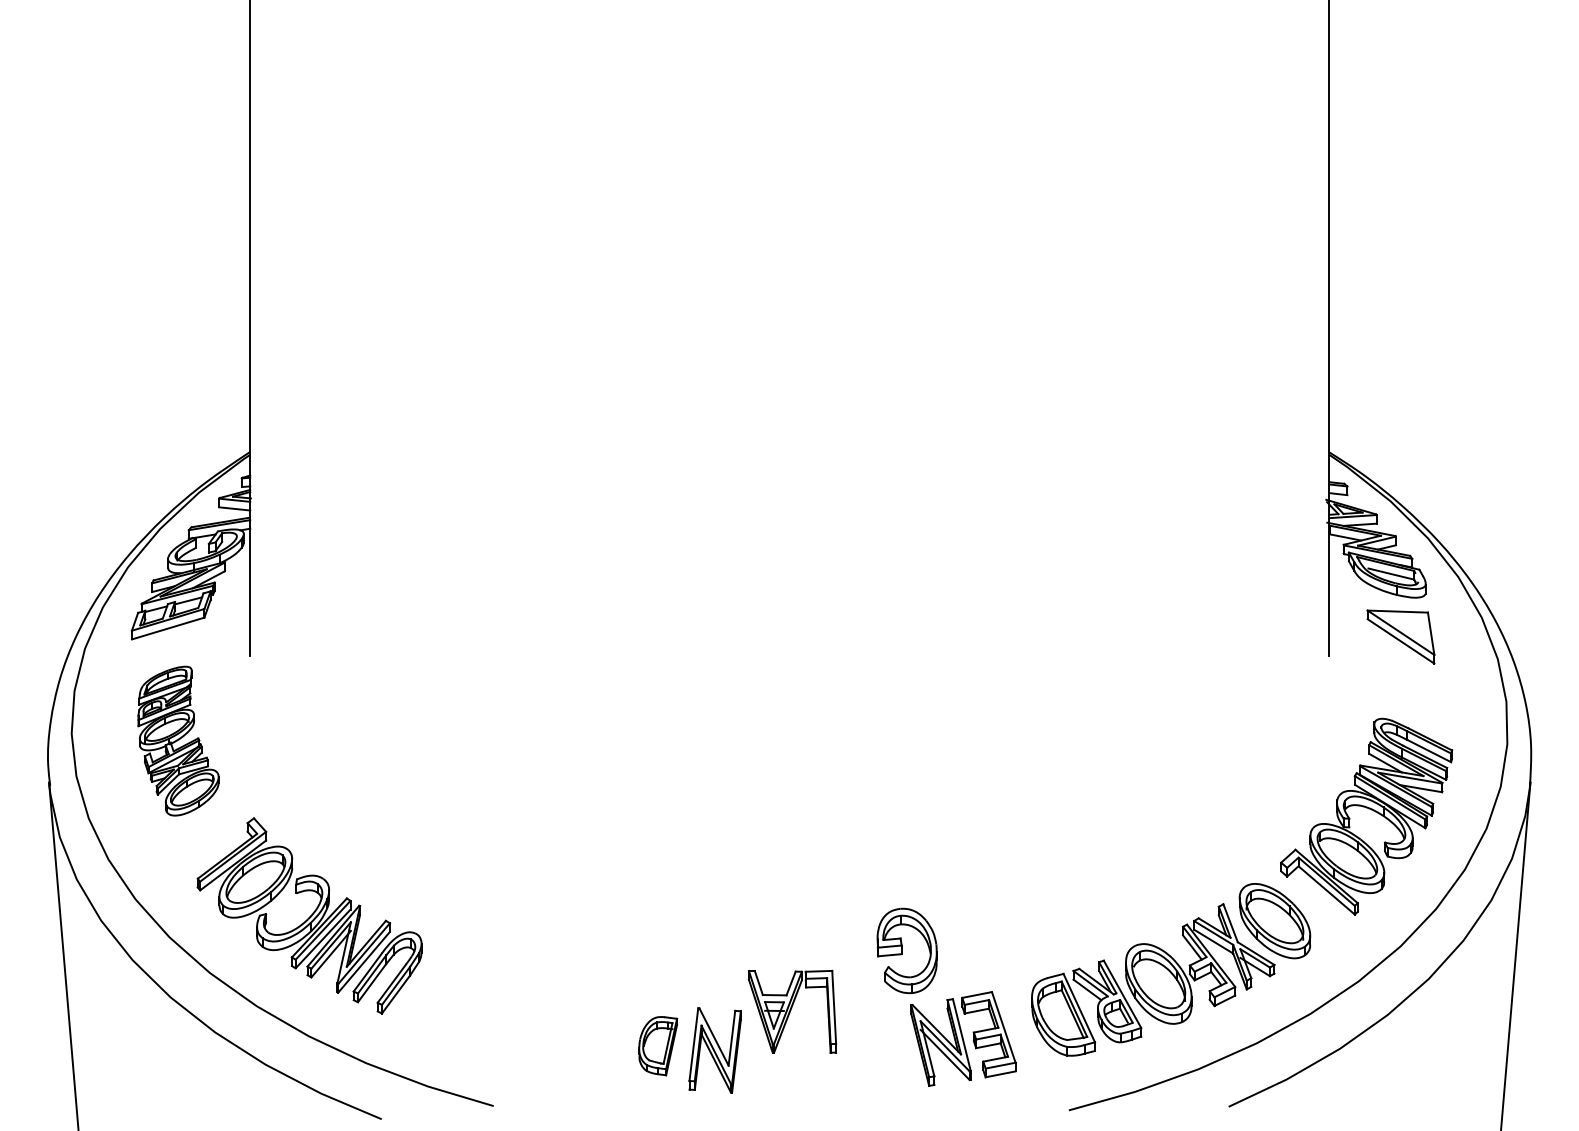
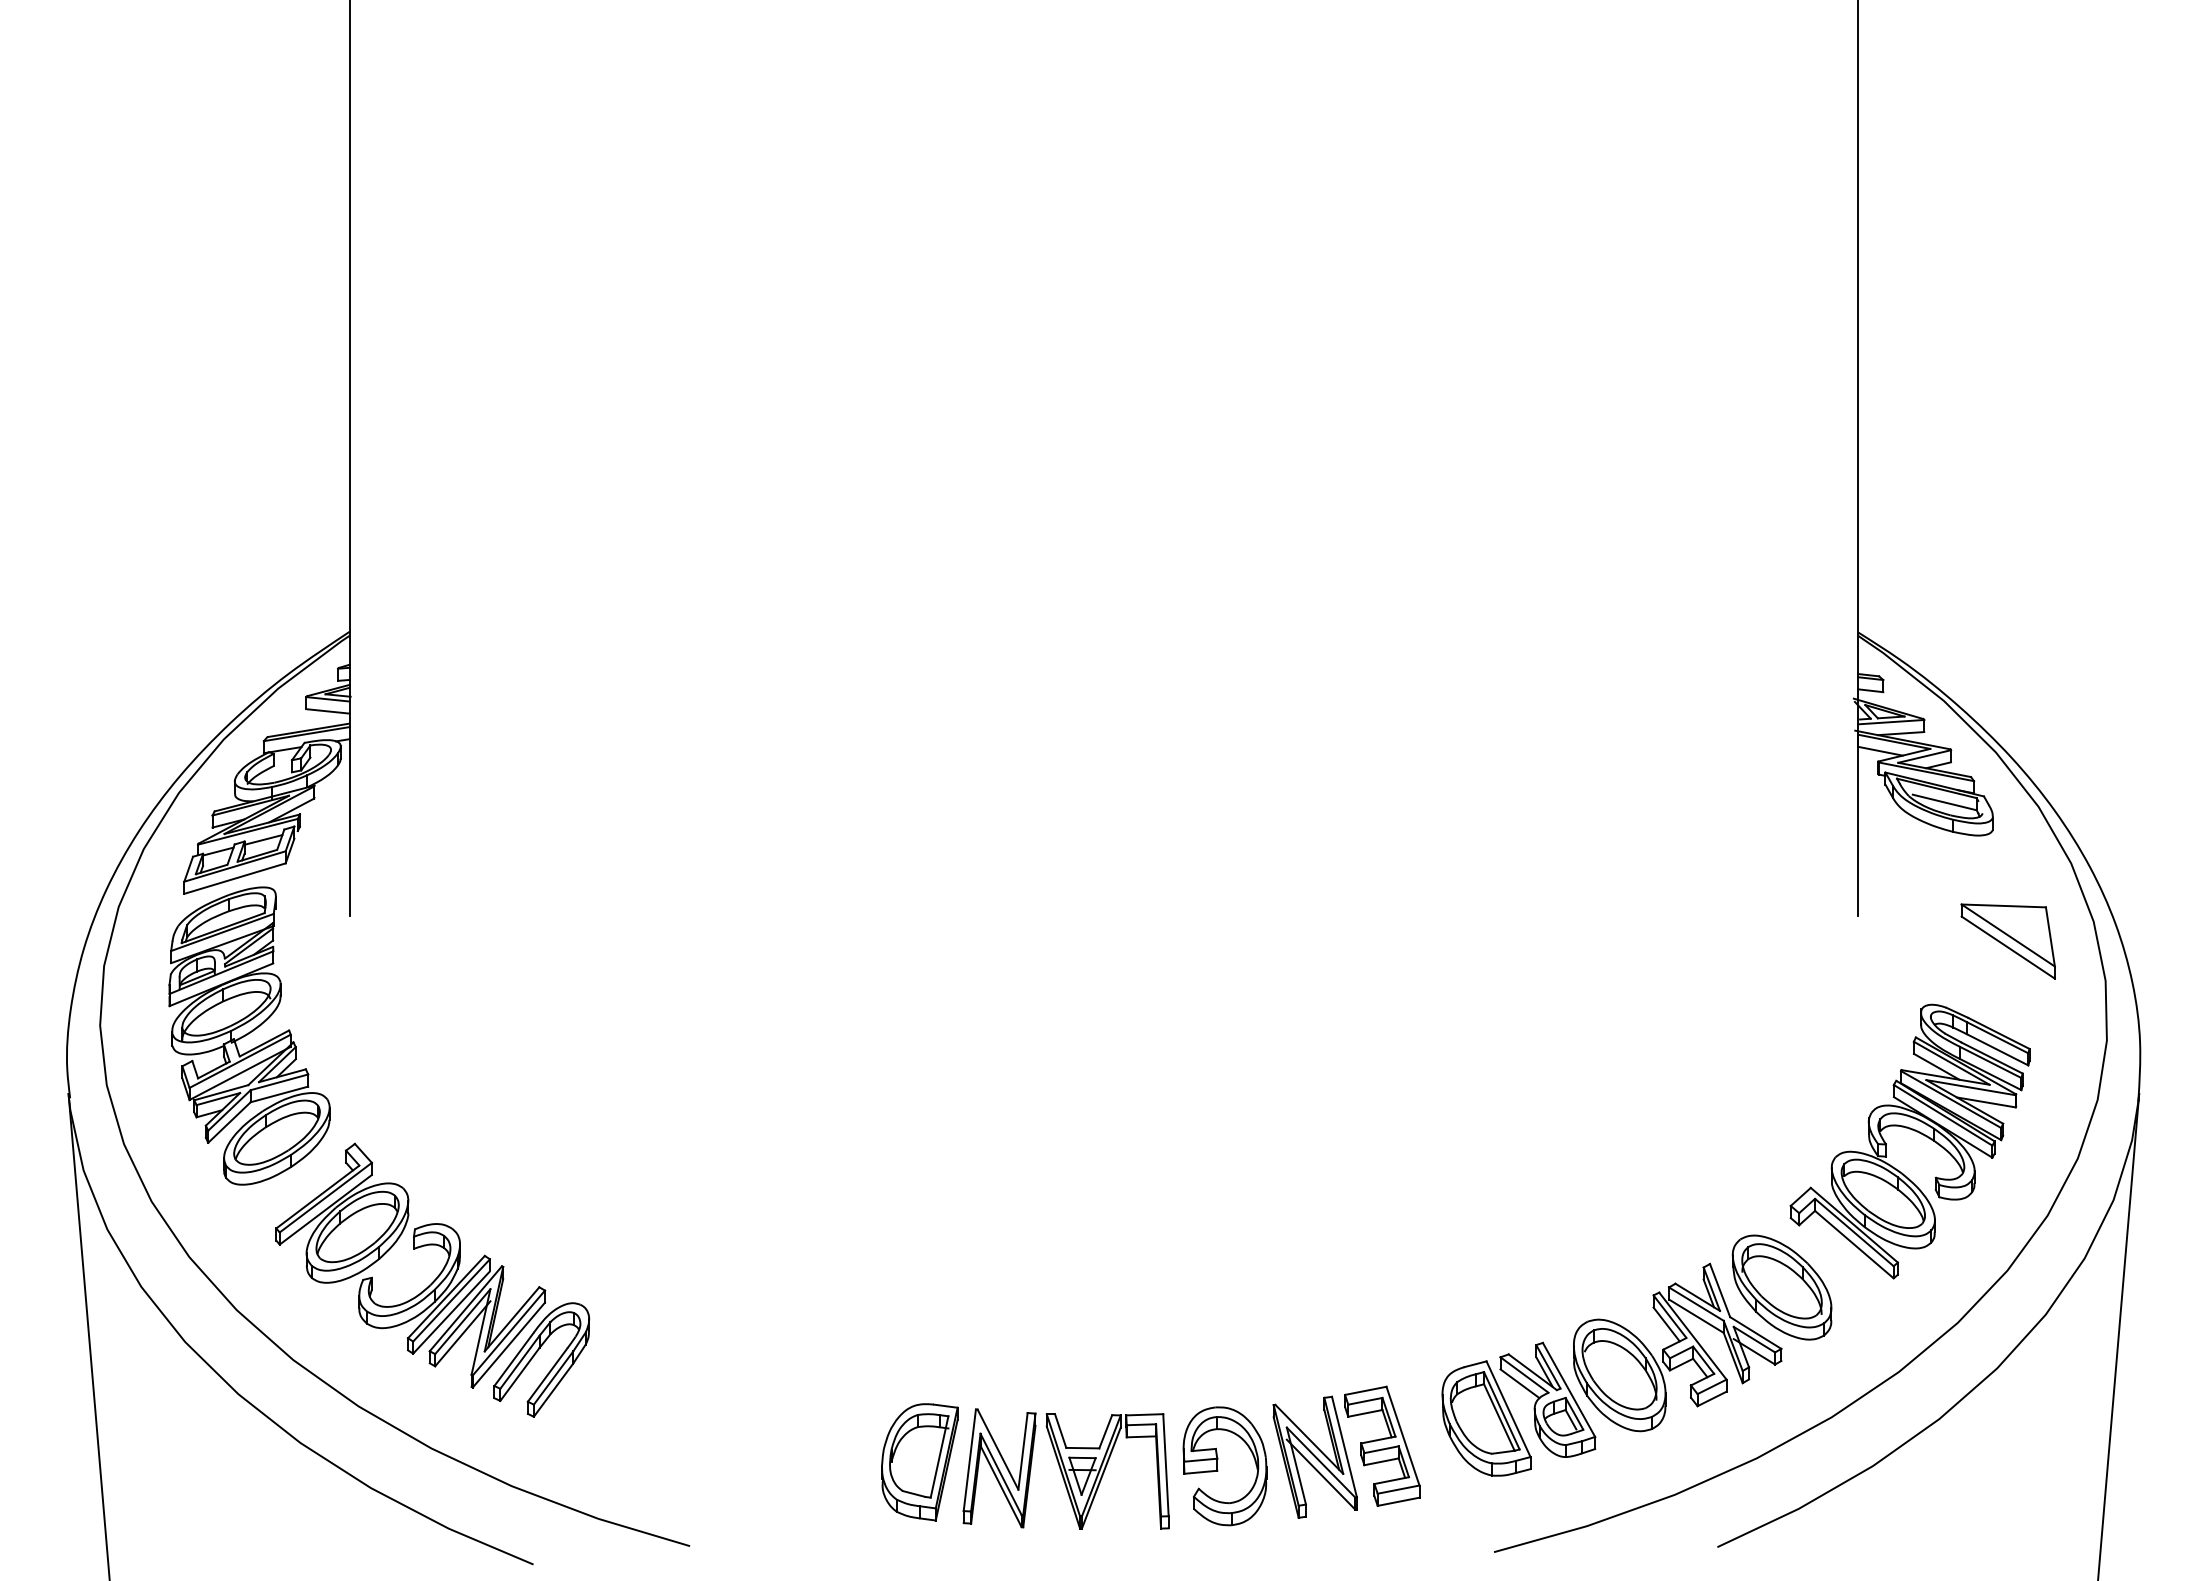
part: (1400, 637) -> (2007, 941), moved
part: (178, 740) -> (249, 1035), size x1.43
part: (901, 951) -> (1217, 1466), moved
part: (792, 1011) -> (1107, 1471), moved
part: (657, 1046) -> (919, 1462), size x1.43

